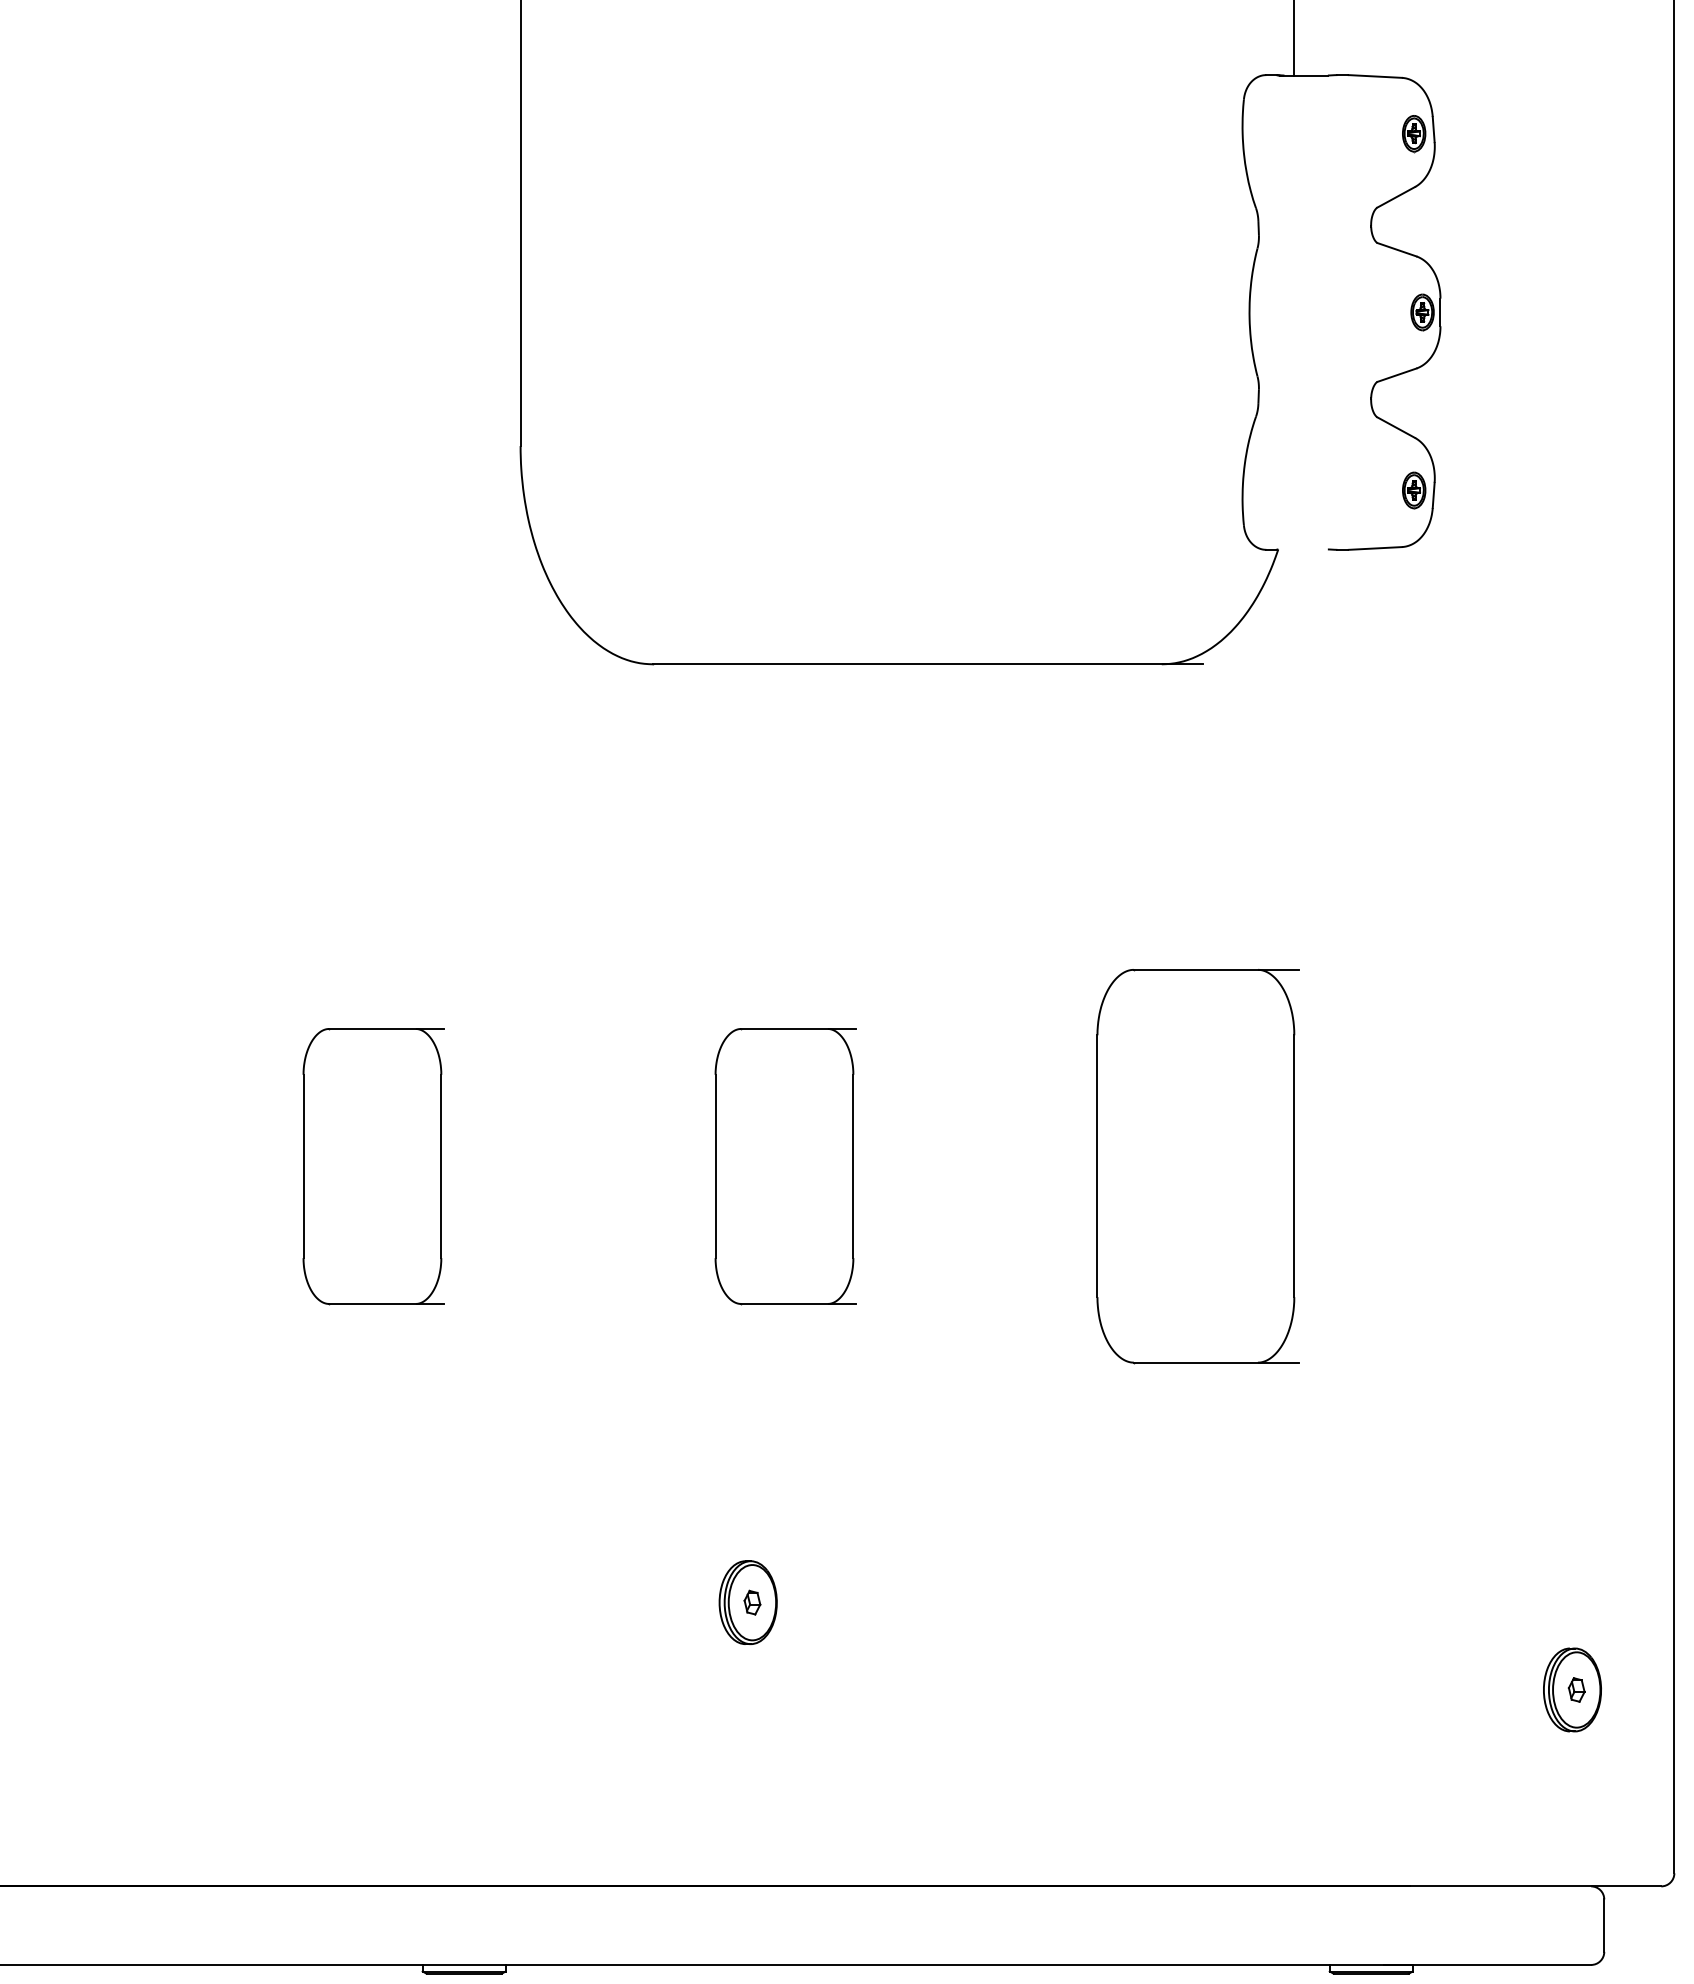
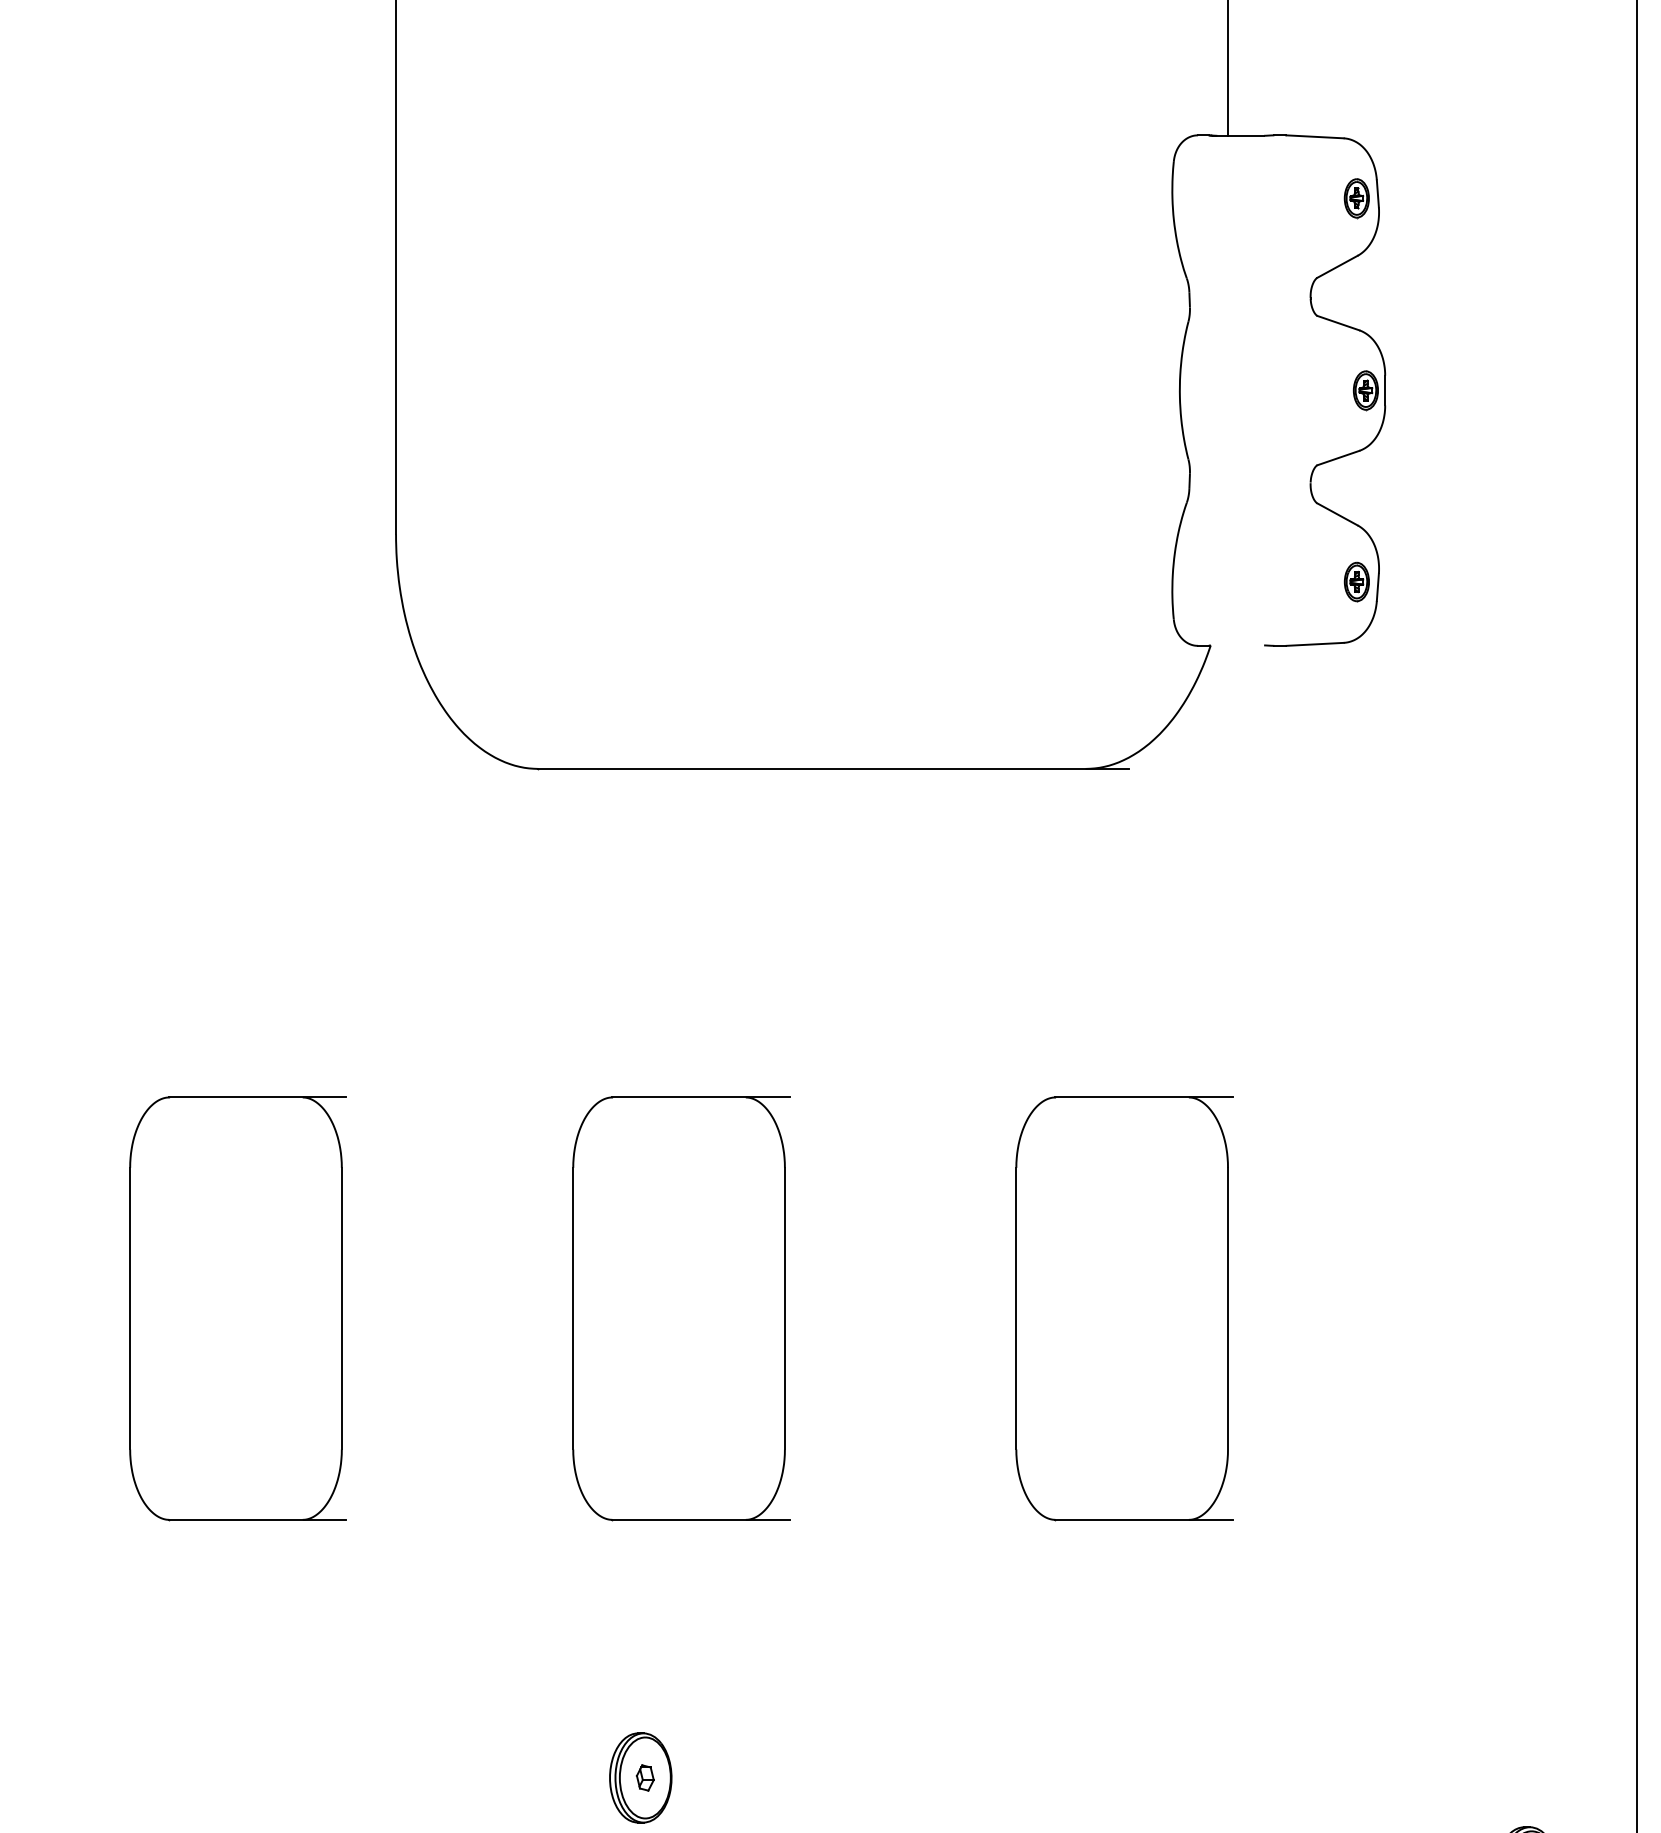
part: (373, 1166) -> (237, 1308), size x1.43
part: (785, 1166) -> (680, 1308), size x1.43

